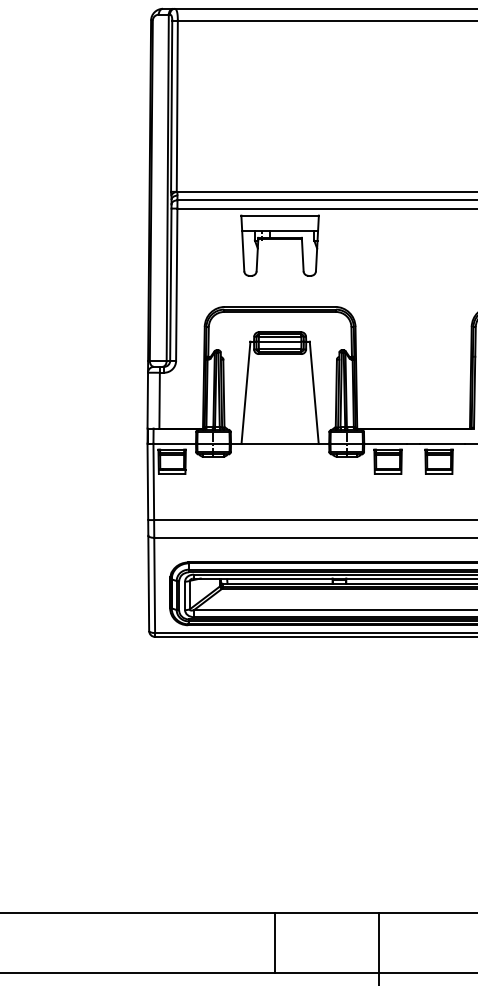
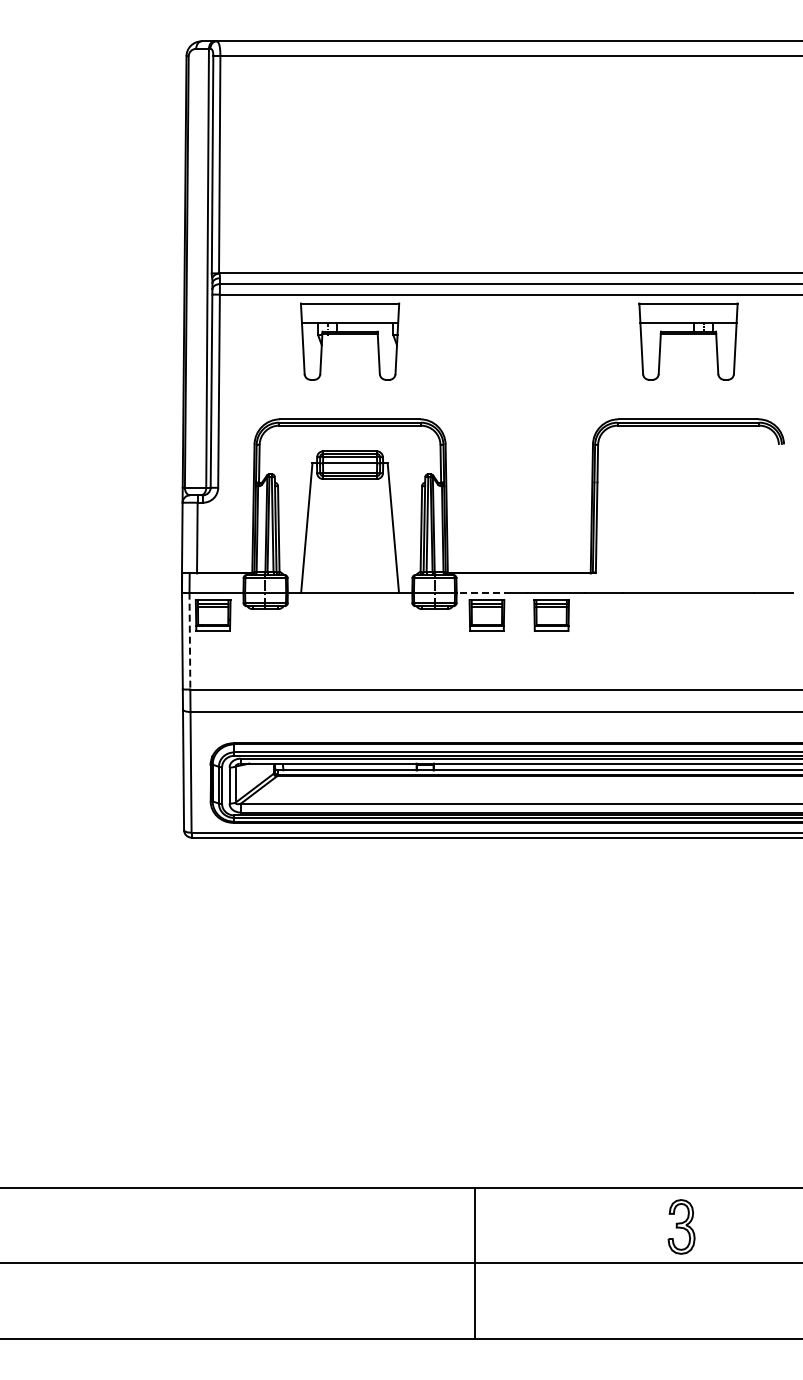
line: (385, 443) -> (483, 592), solid -> dashed
line: (153, 482) -> (189, 641), solid -> dashed
line: (274, 942) -> (343, 1225), removed

